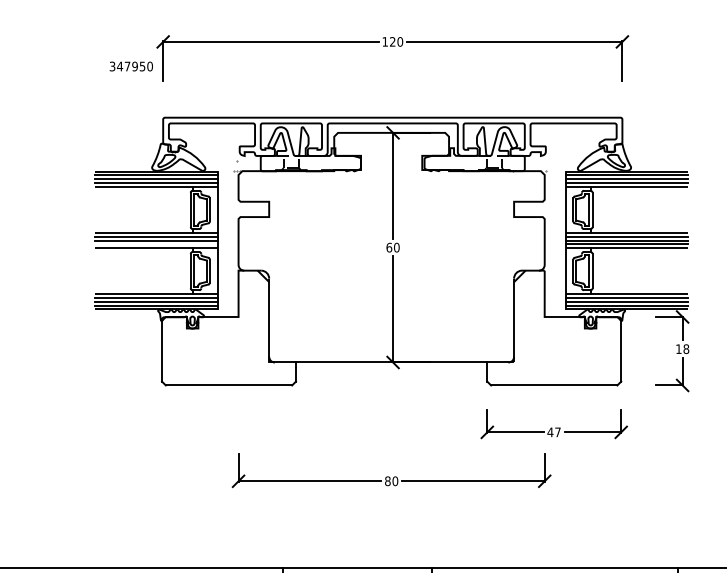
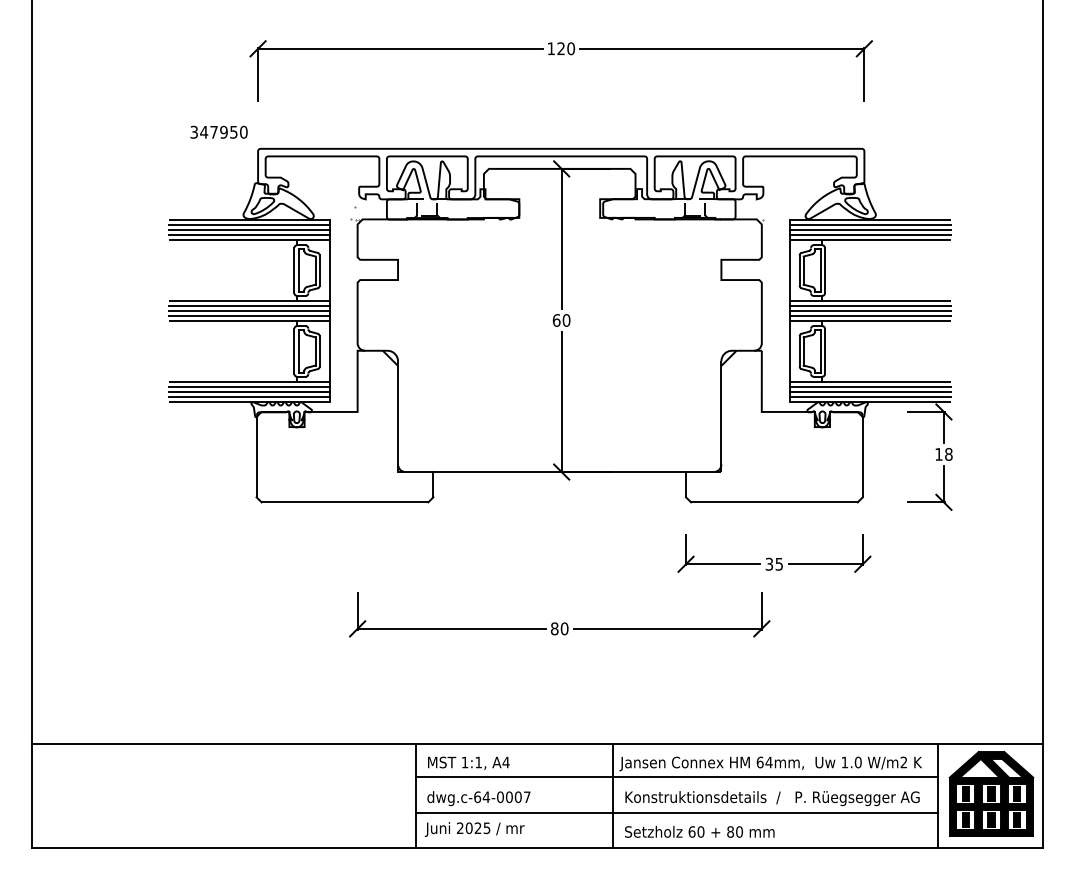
text: (130, 65) -> (218, 131), moved
line: (155, 244) -> (248, 316), added
text: (553, 431) -> (773, 563), 47 -> 35

